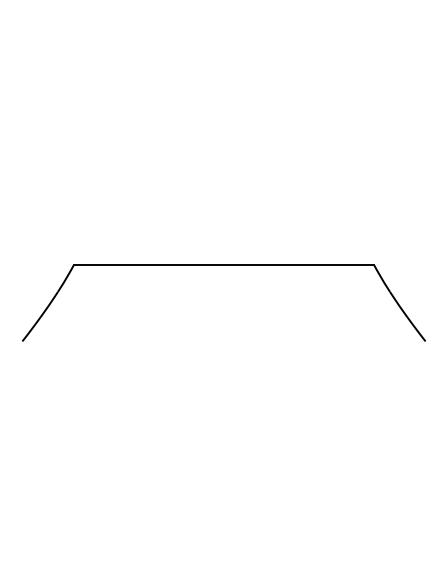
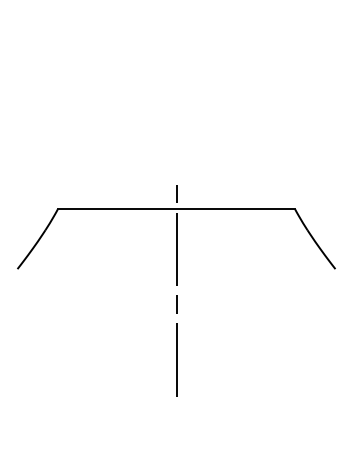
line: (224, 368) -> (176, 290), added

